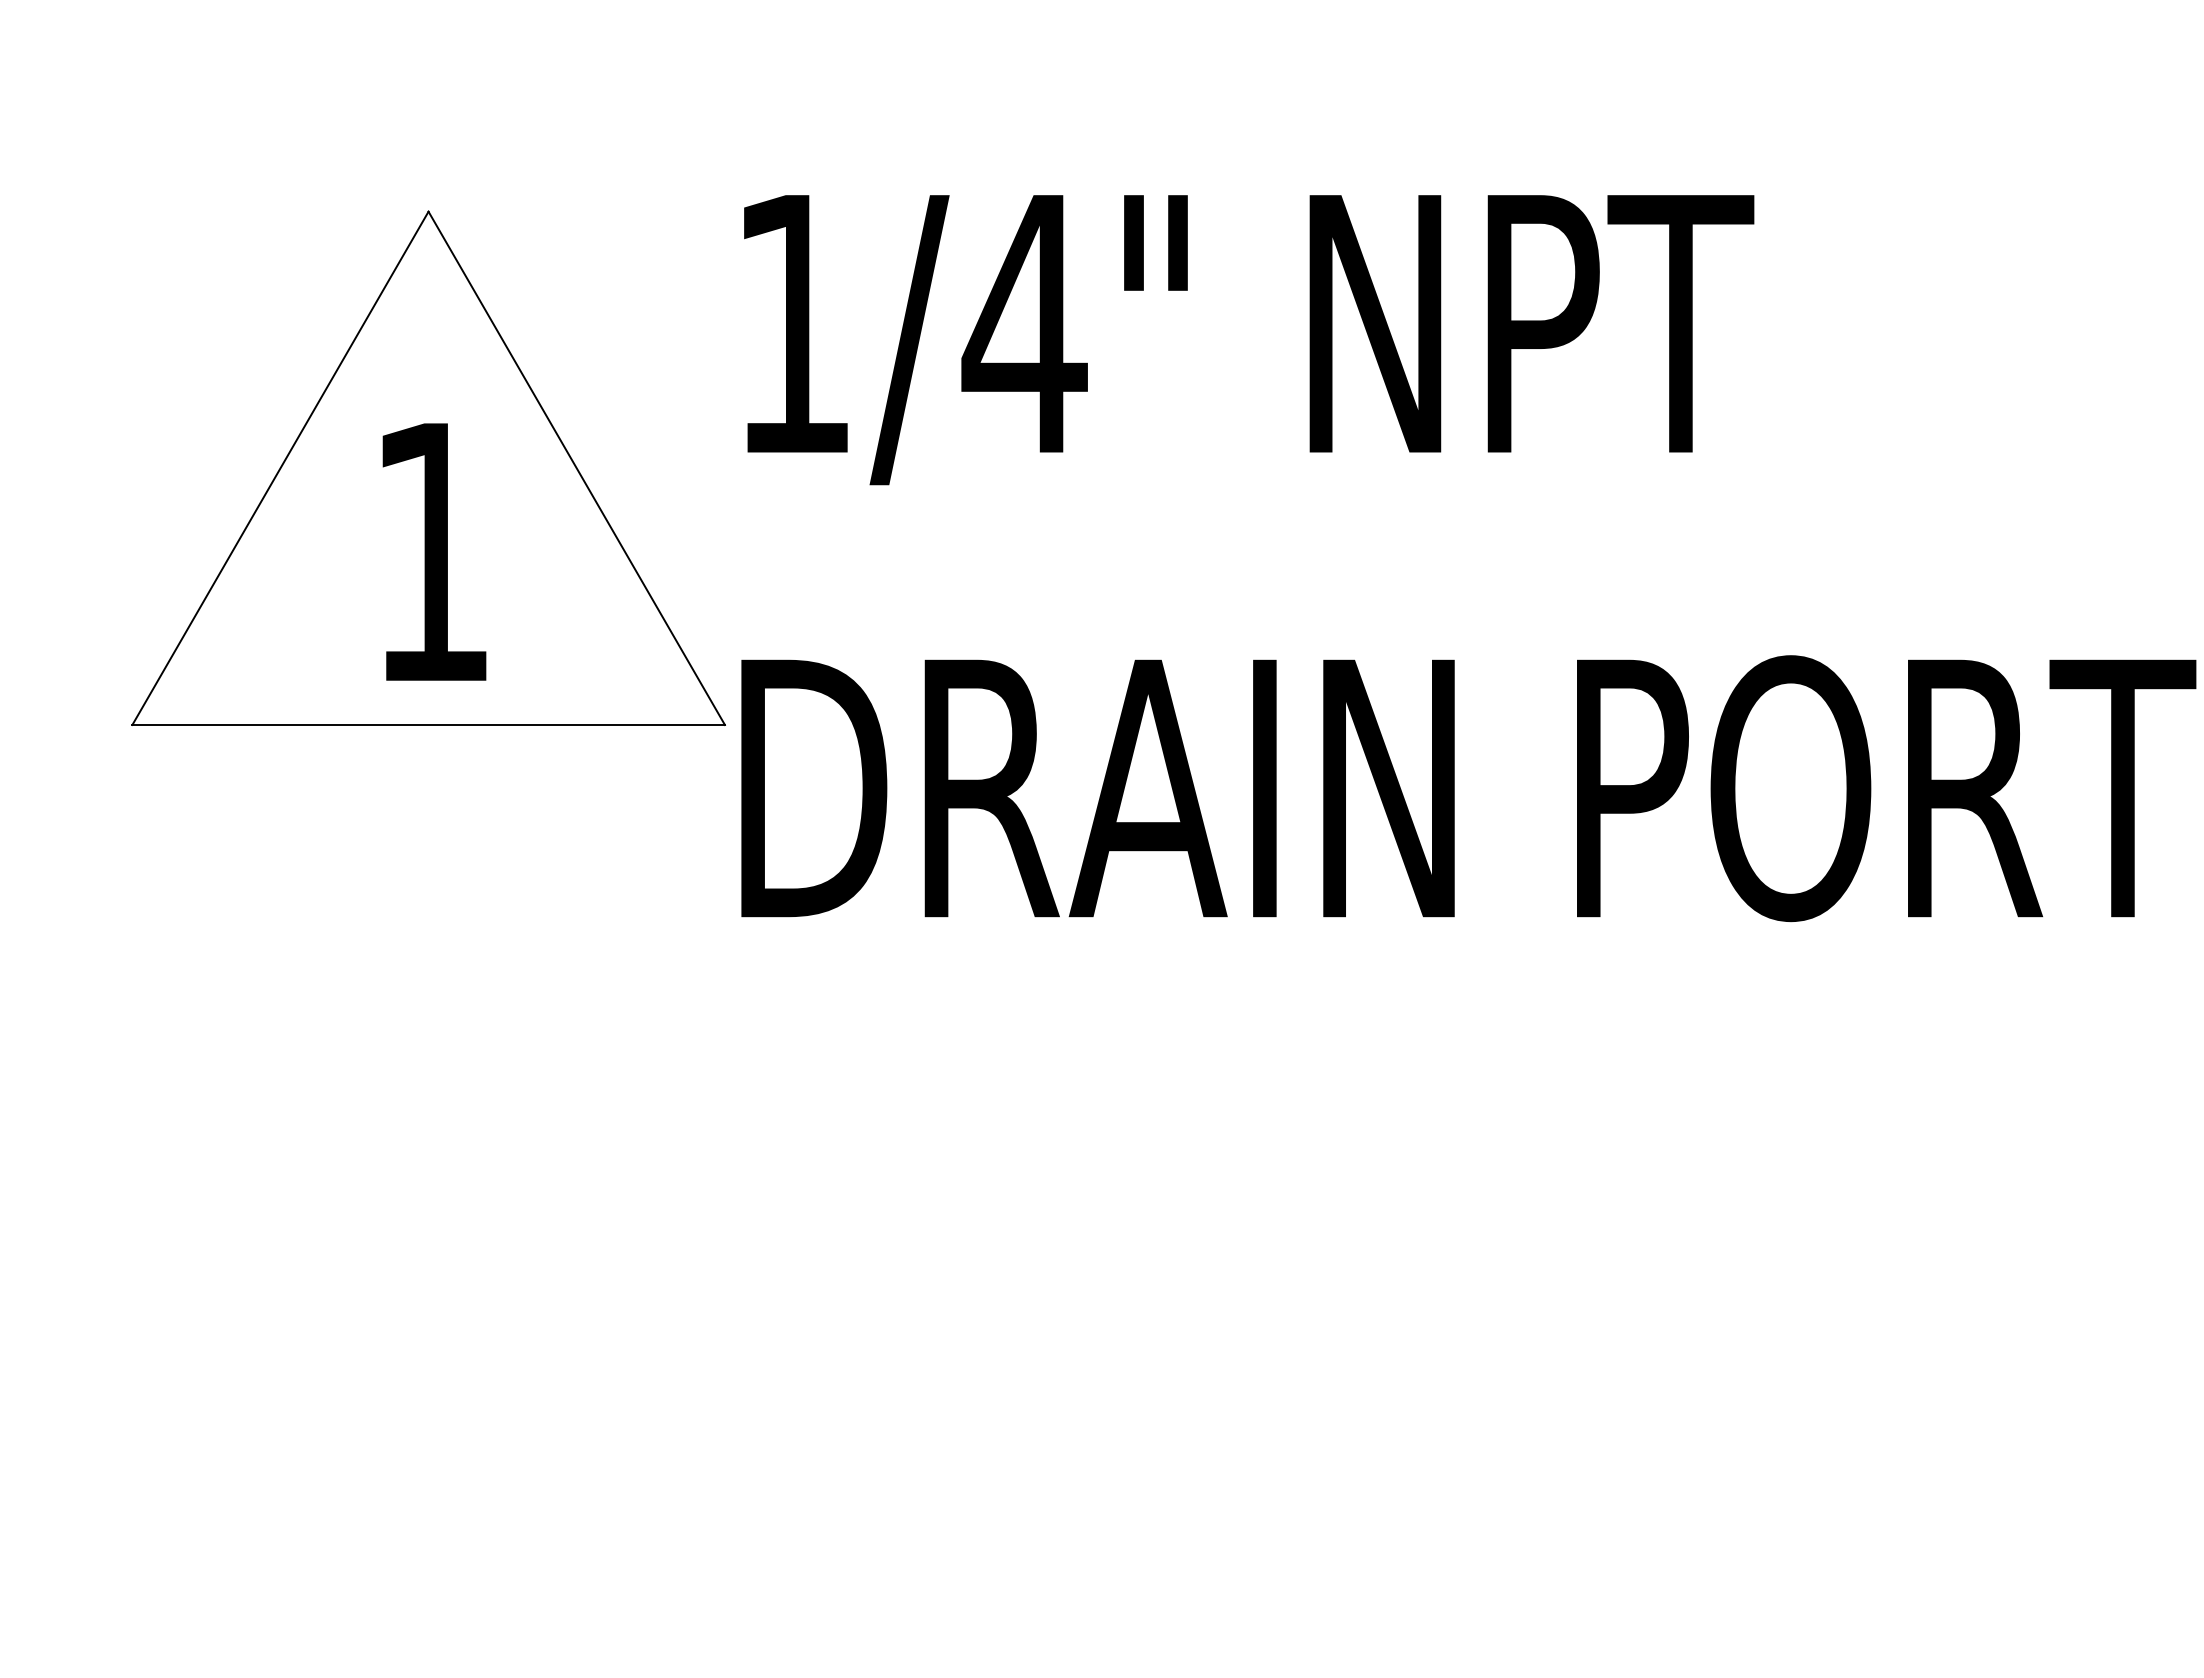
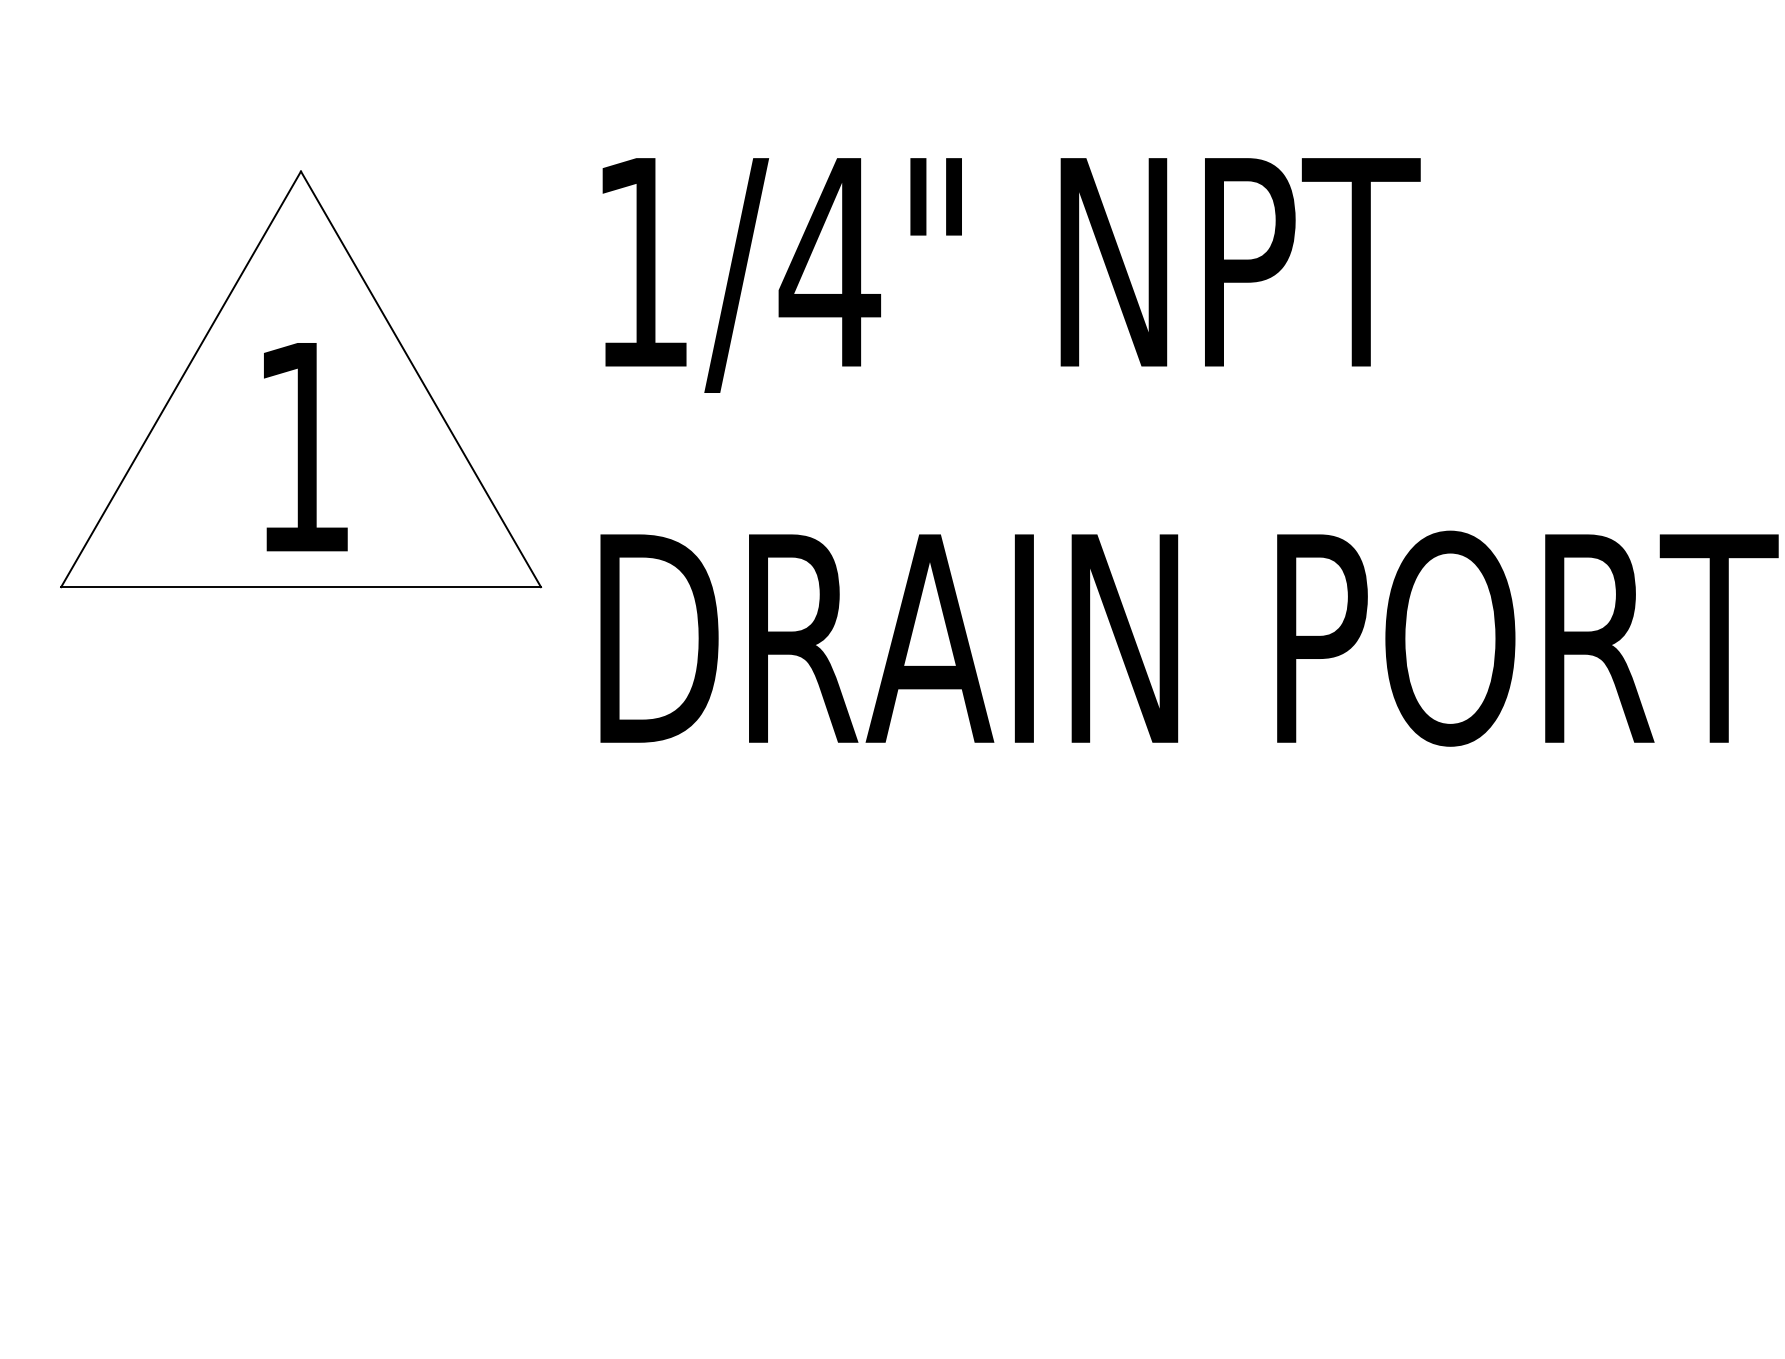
part: (428, 467) -> (300, 378), moved

